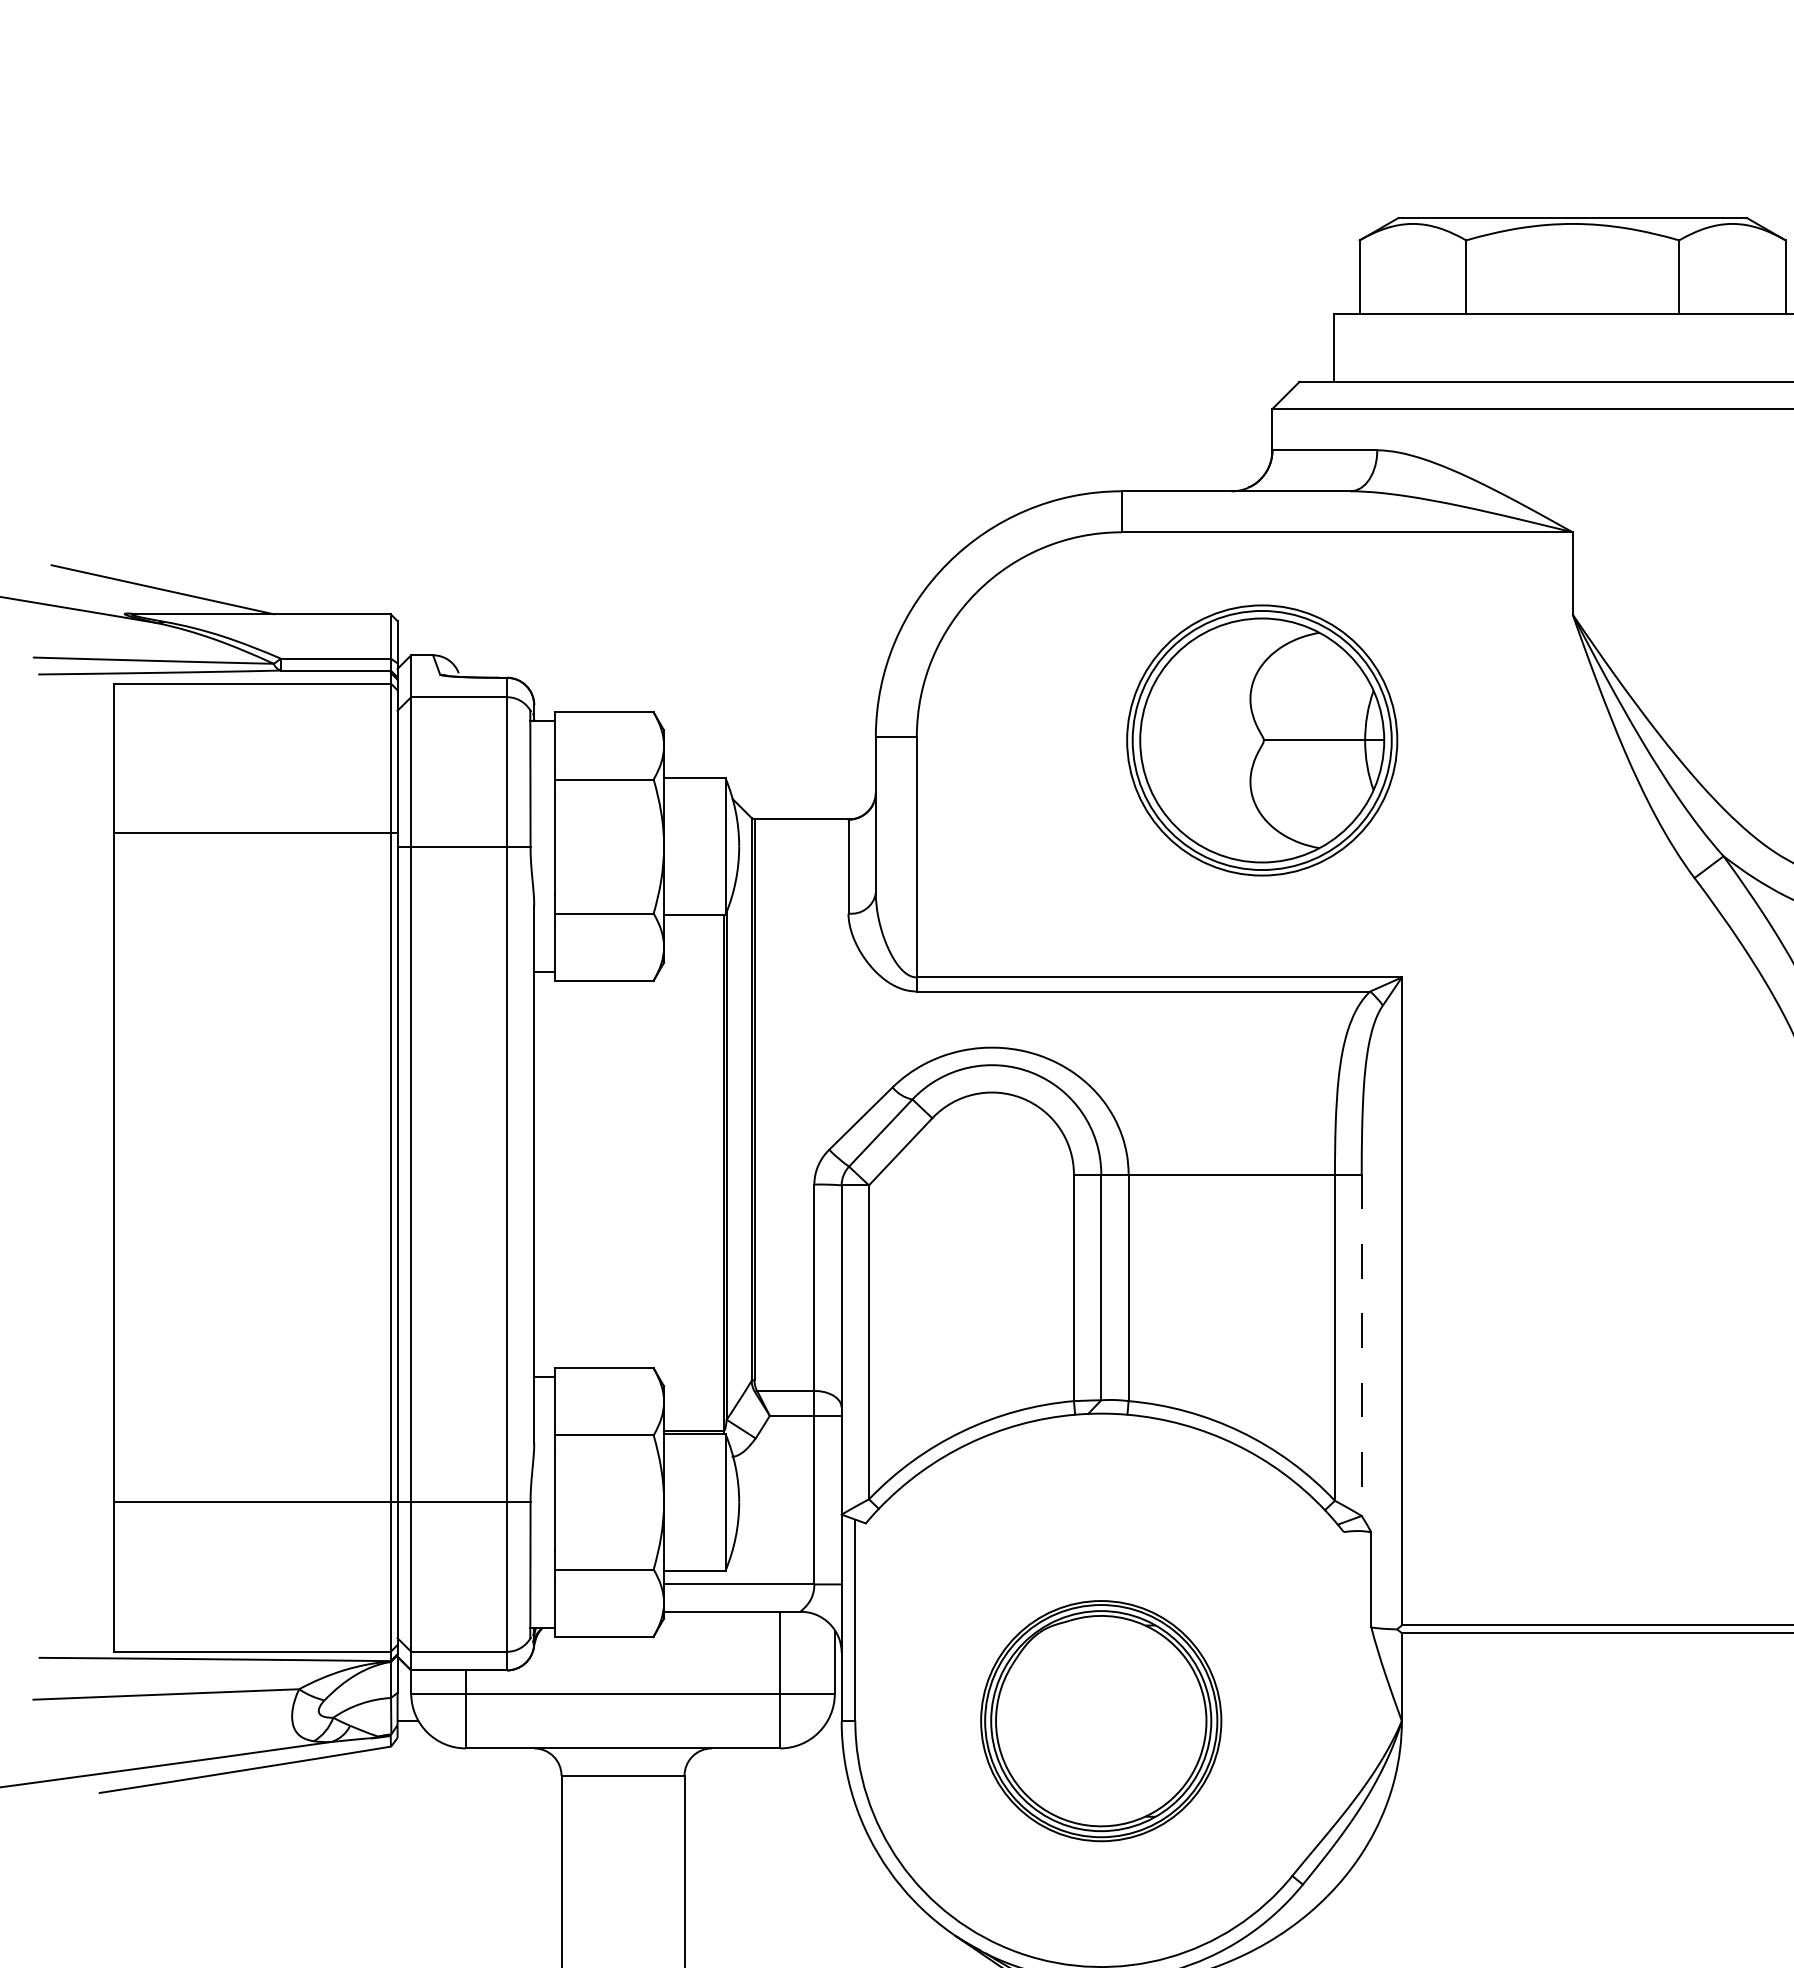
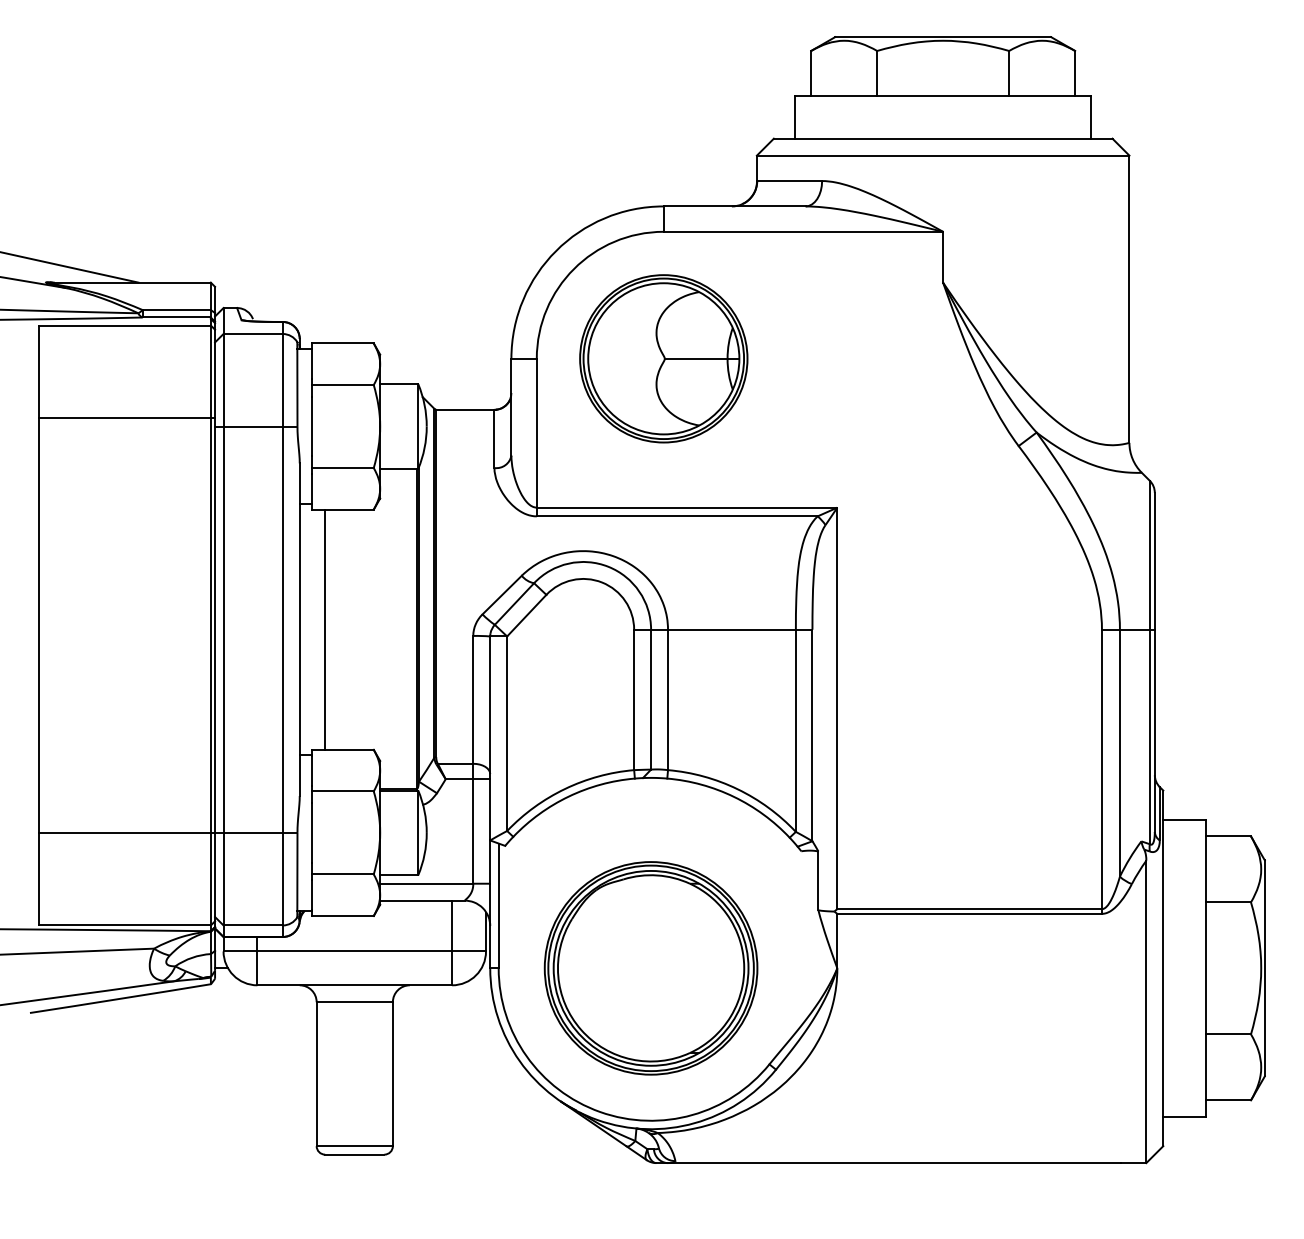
part: (1261, 739) -> (663, 358), moved
line: (575, 1174) -> (325, 629), added
line: (1361, 1345) -> (812, 735), dashed -> solid
part: (1100, 1721) -> (650, 968), size x1.43

